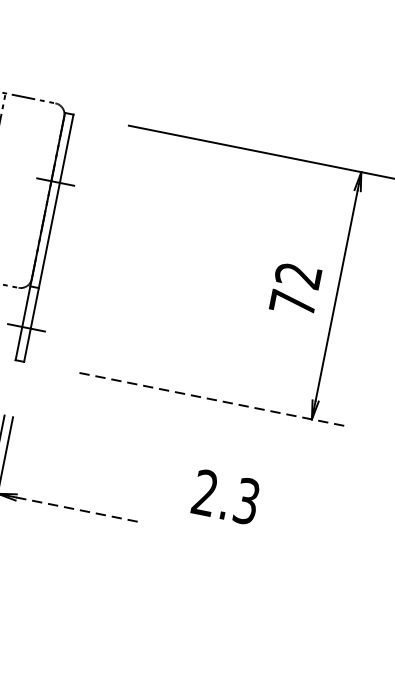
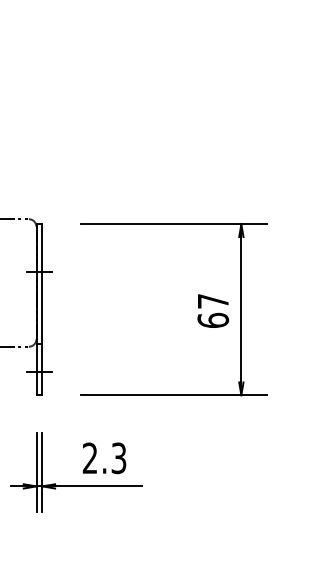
text: (296, 288) -> (213, 310), 72 -> 67
line: (215, 400) -> (174, 395), dashed -> solid
text: (225, 497) -> (104, 458), moved
line: (78, 510) -> (98, 486), dashed -> solid

